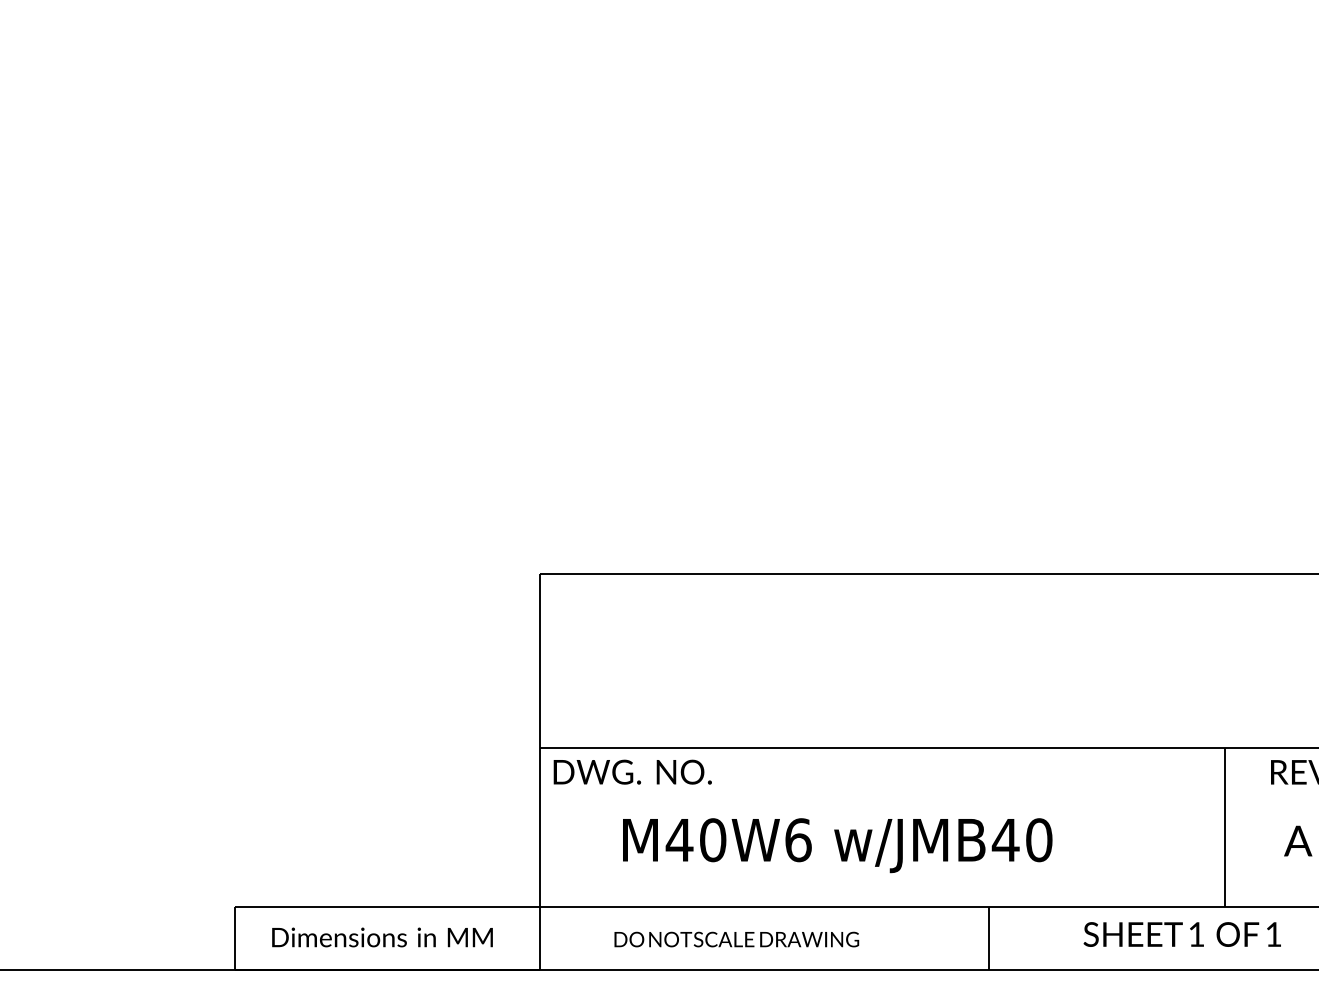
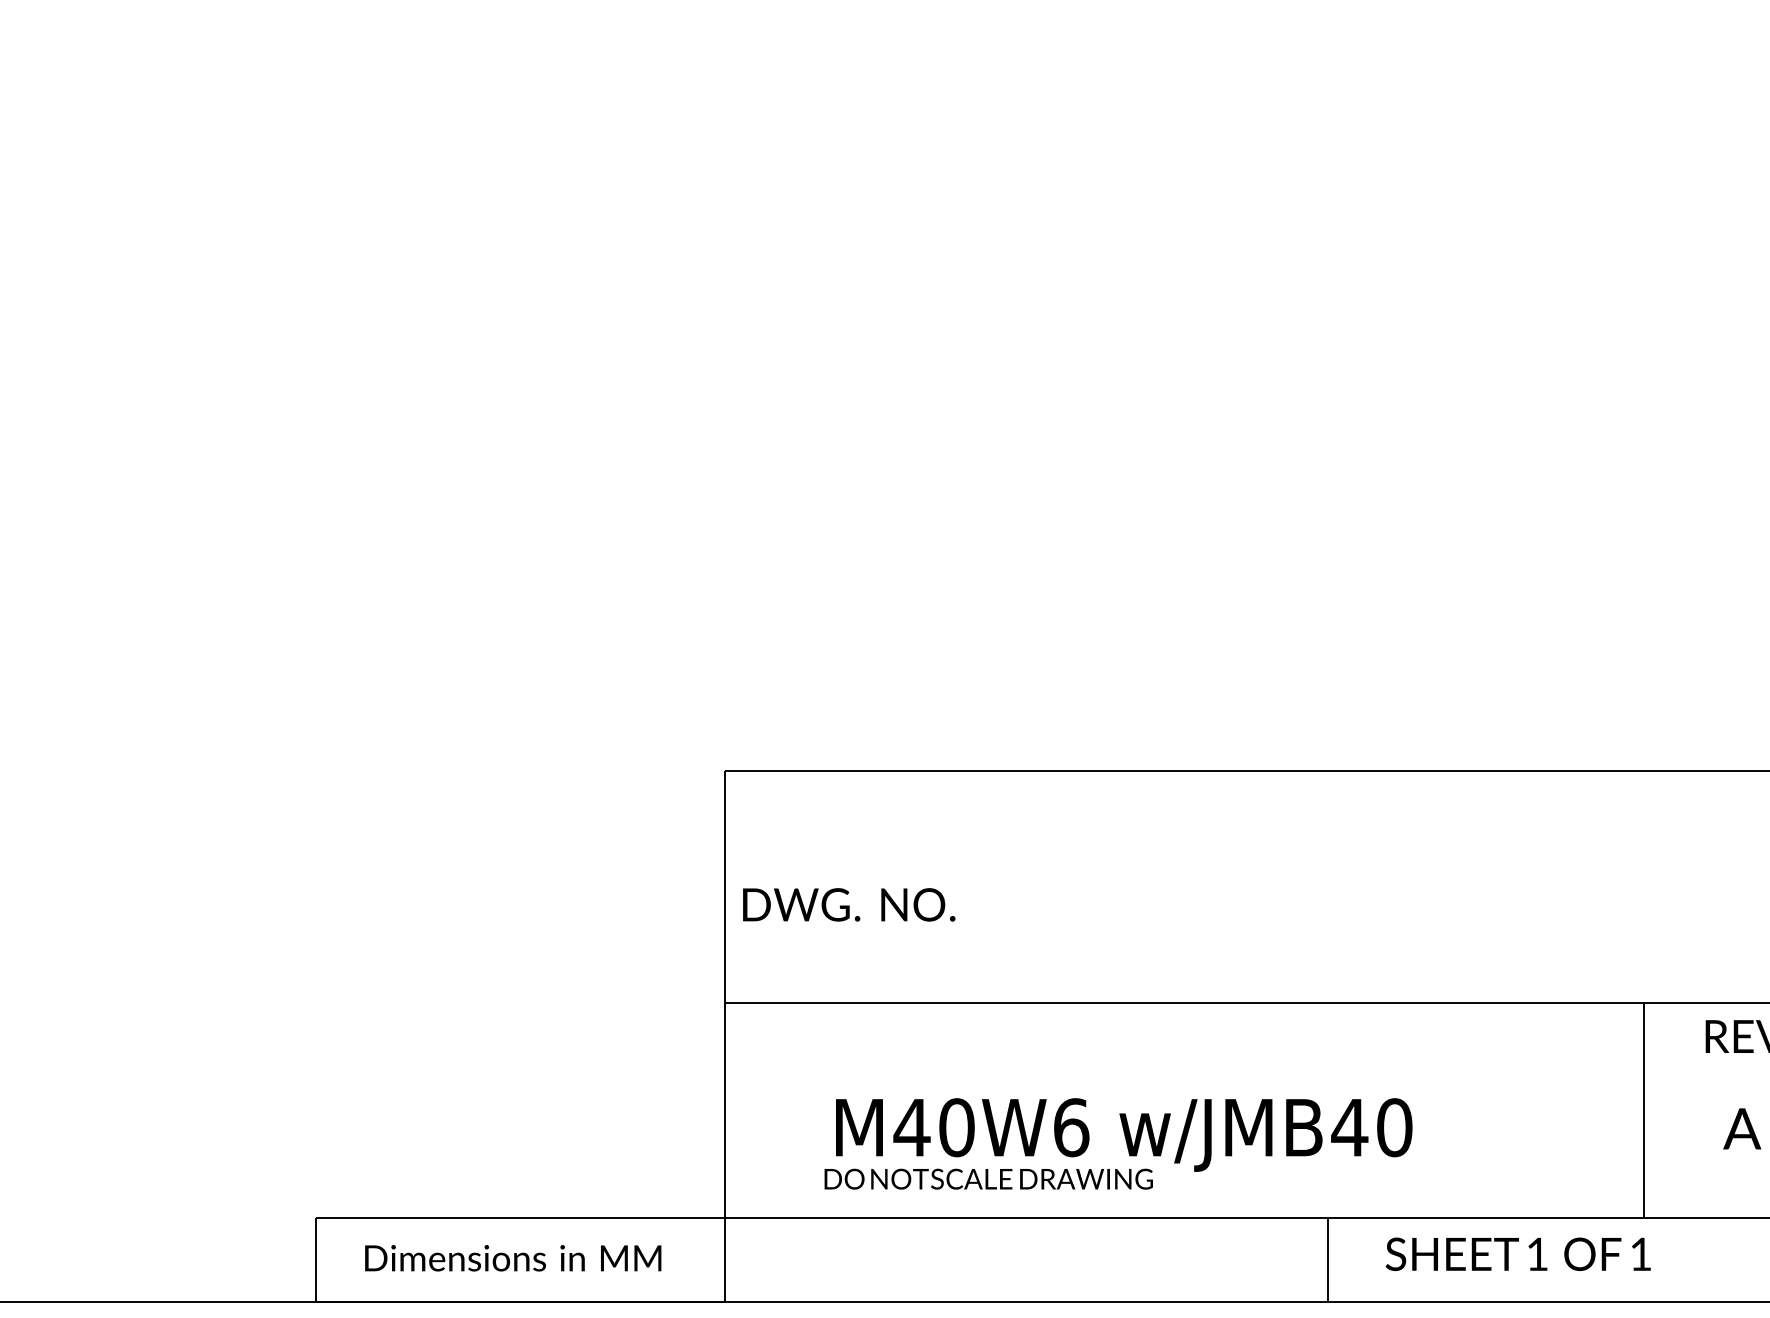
text: (632, 771) -> (848, 903), moved
text: (1181, 934) -> (1517, 1254), moved
text: (736, 939) -> (988, 1179), moved

